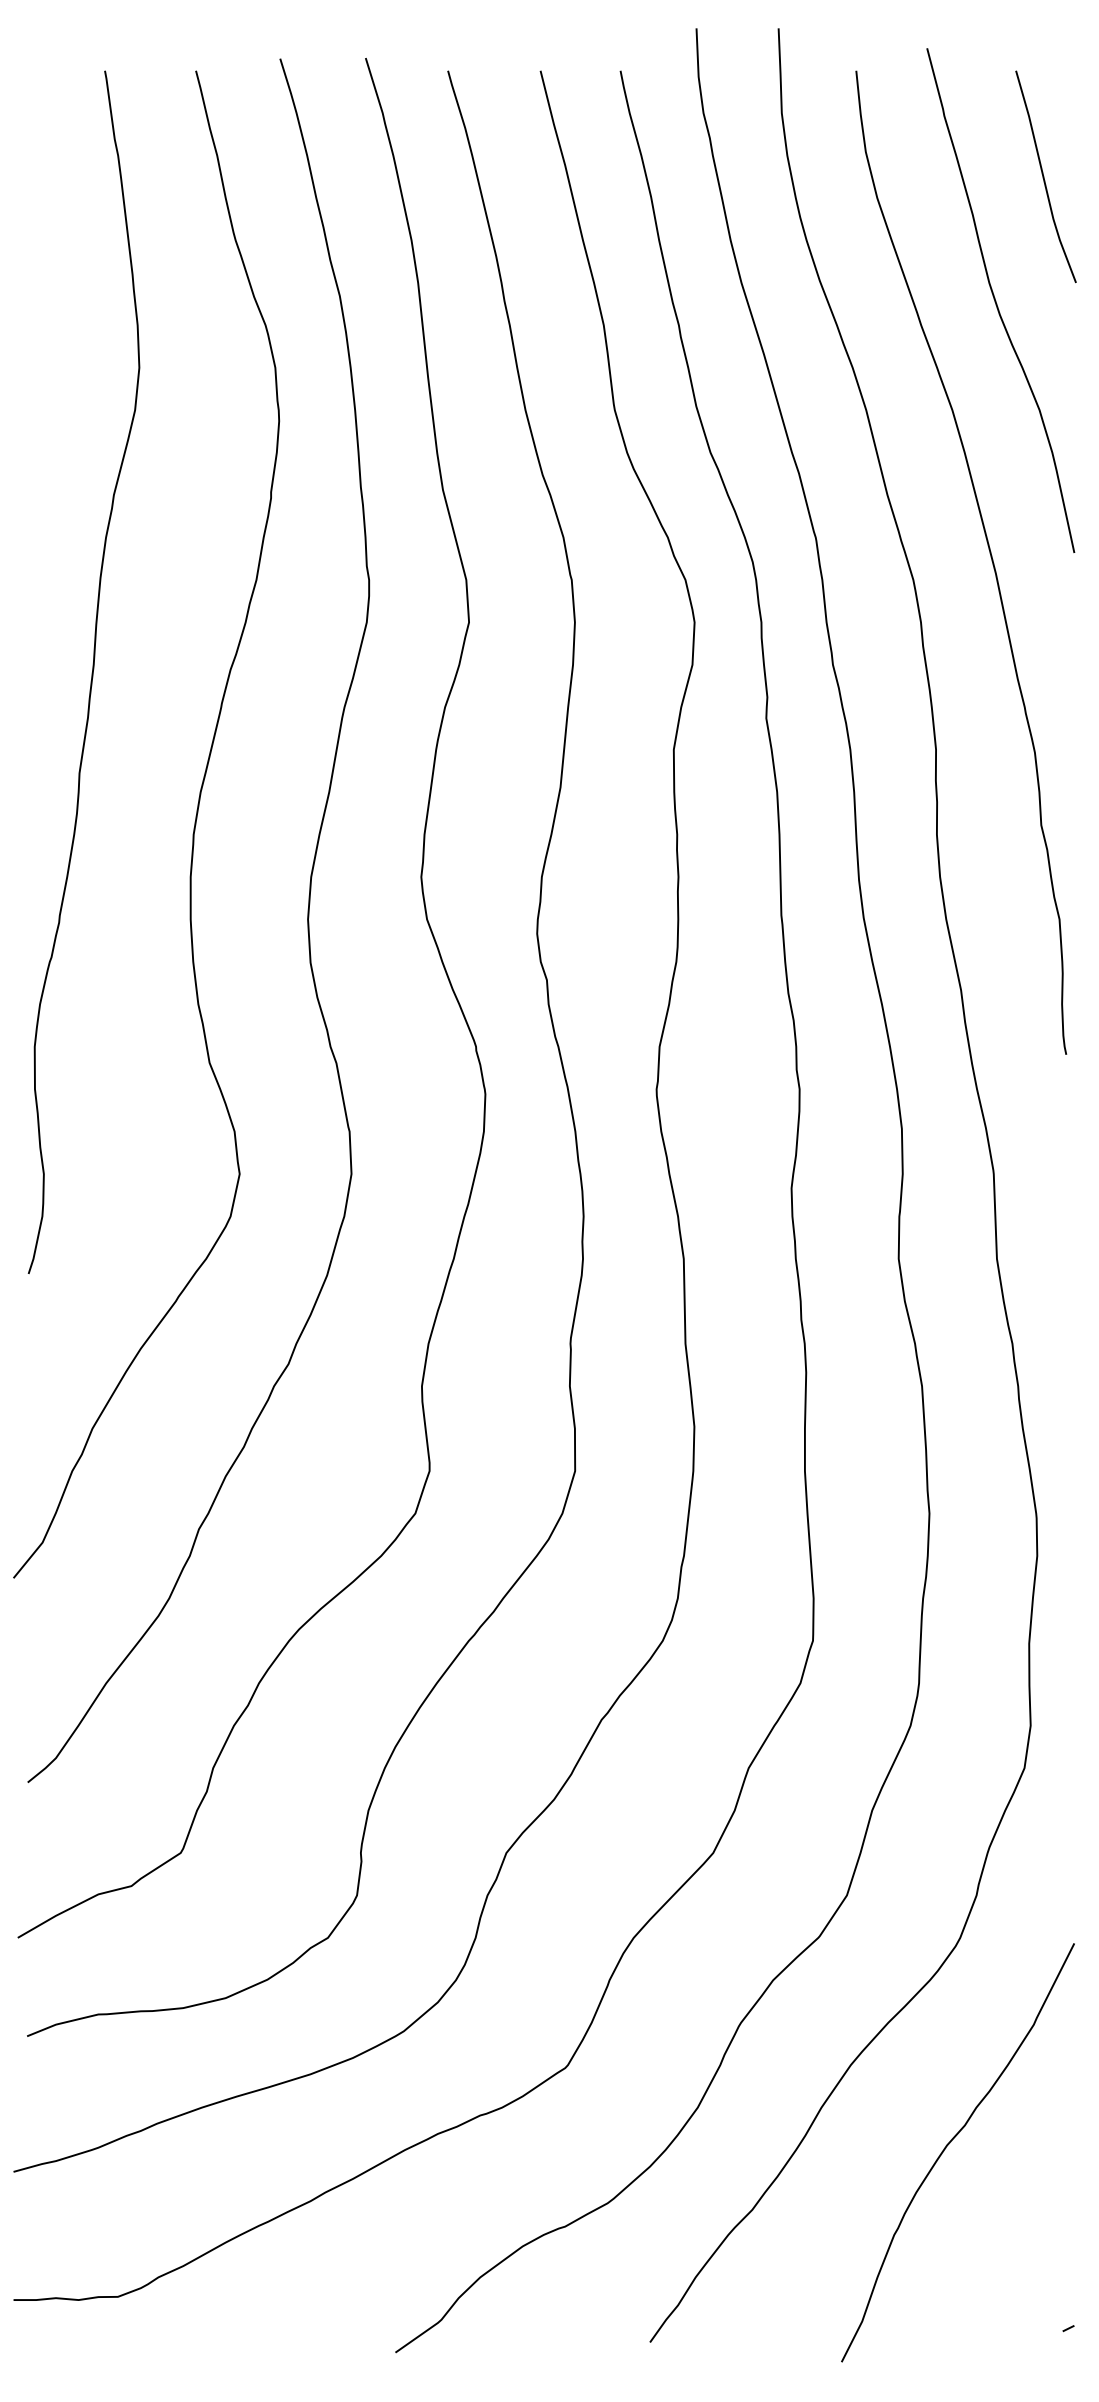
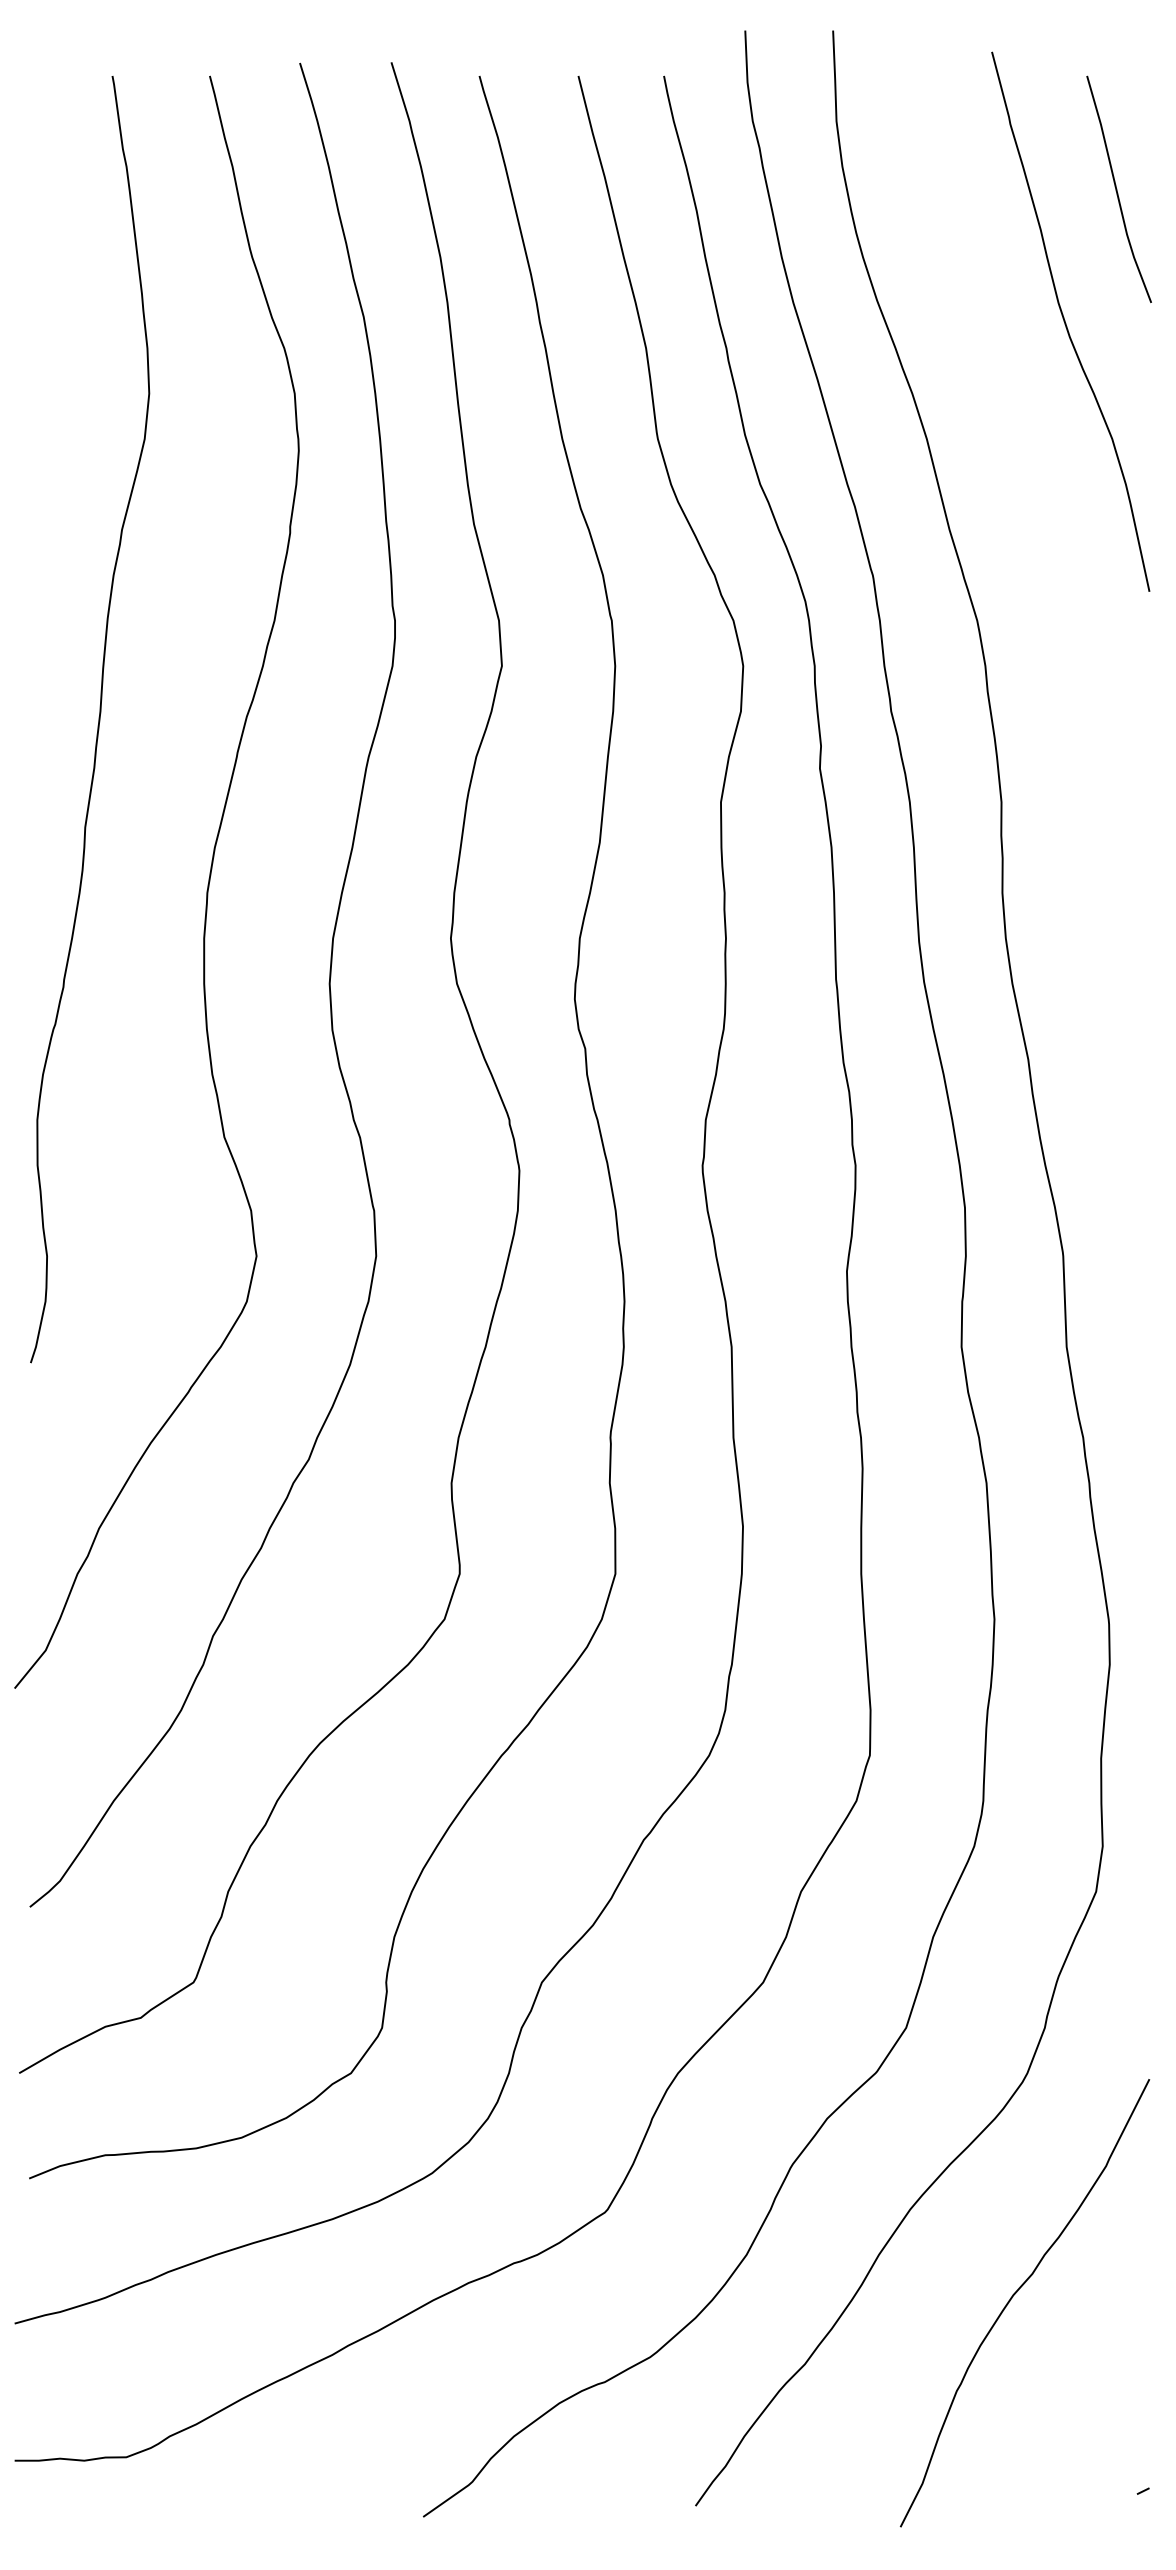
curve: (990, 556) -> (1059, 595), removed

